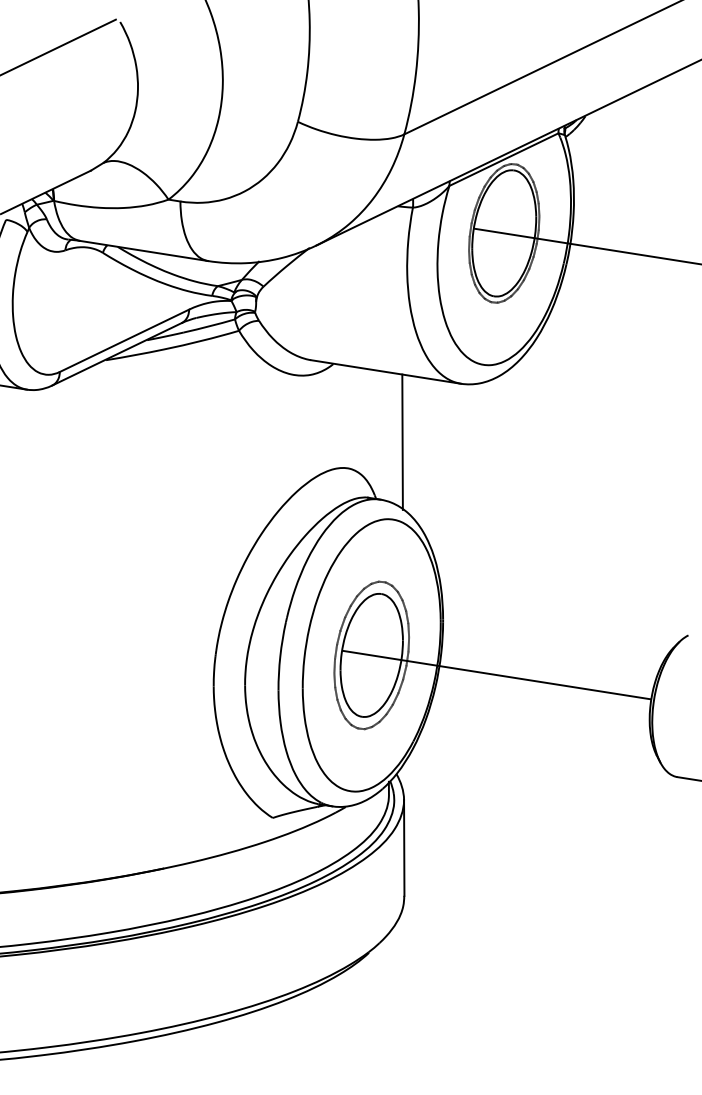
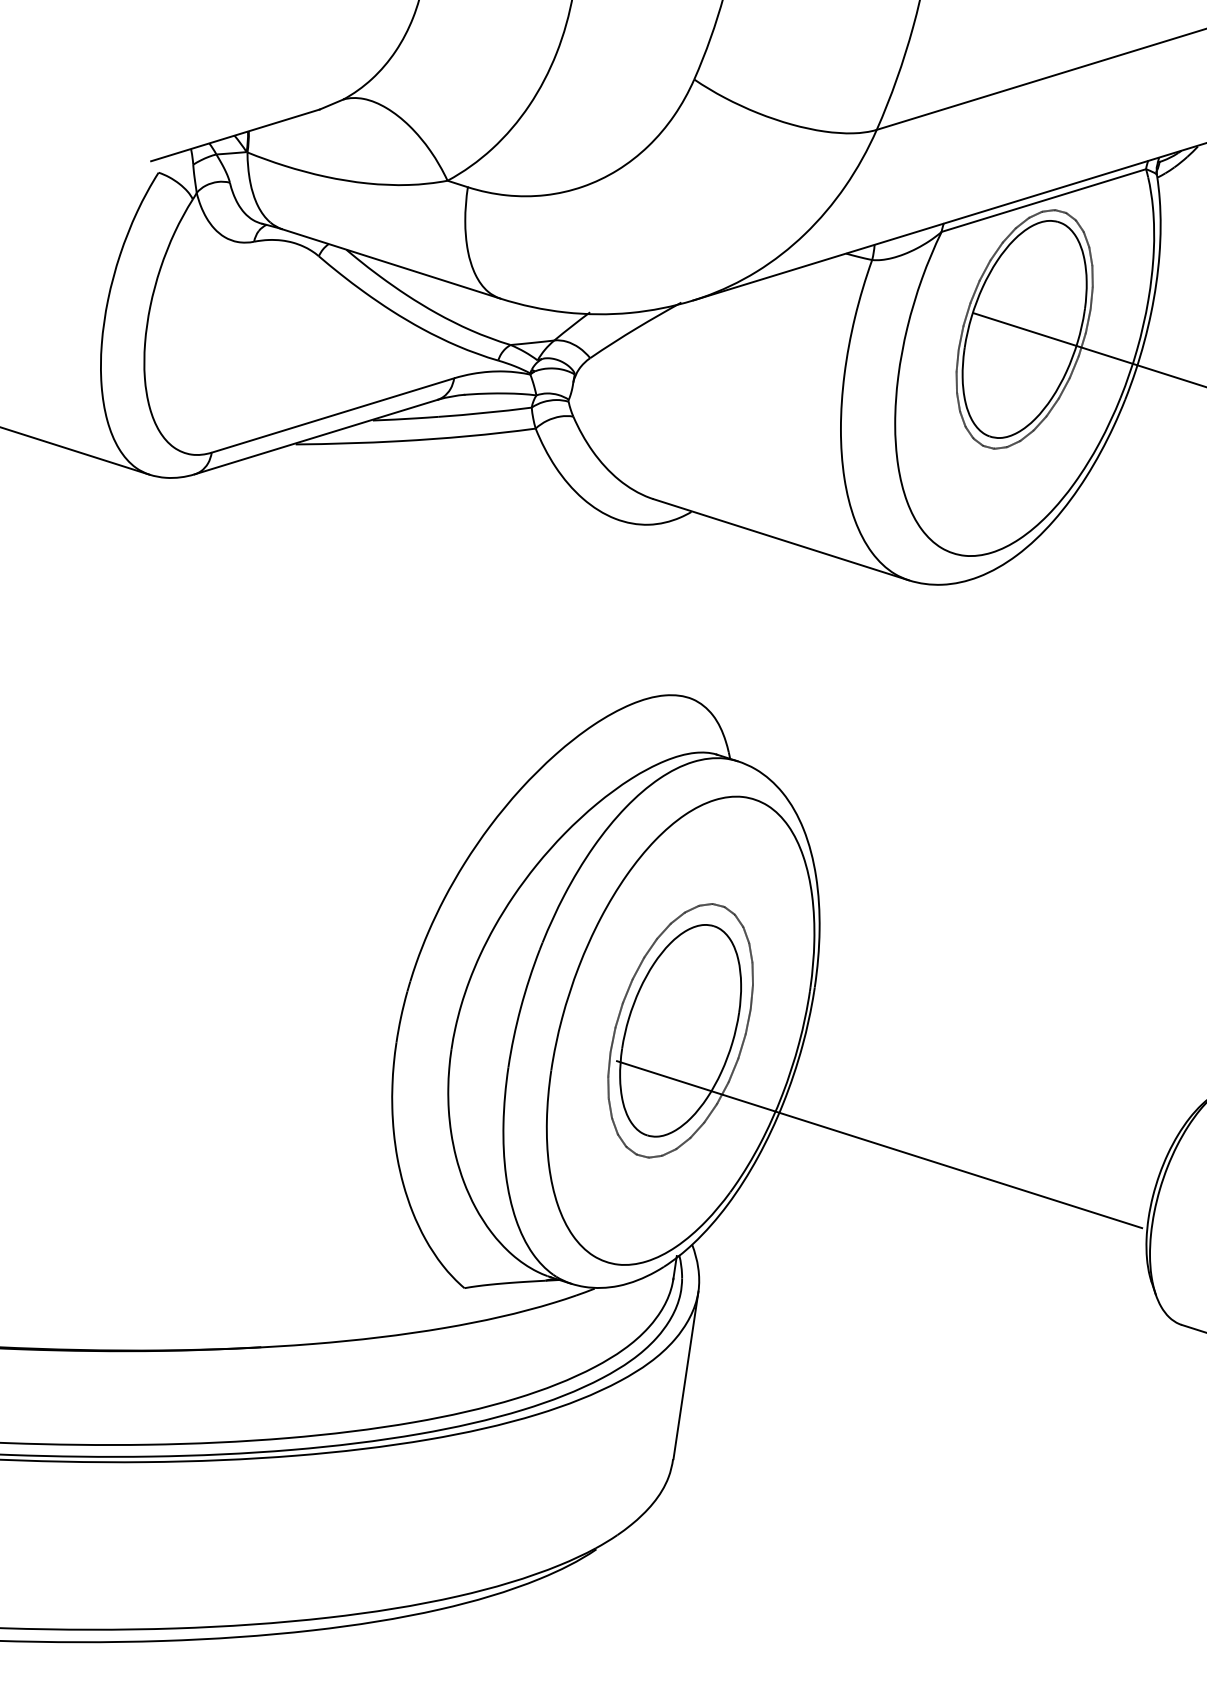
line: (402, 441) -> (791, 665), removed
line: (496, 674) -> (879, 1143), moved

